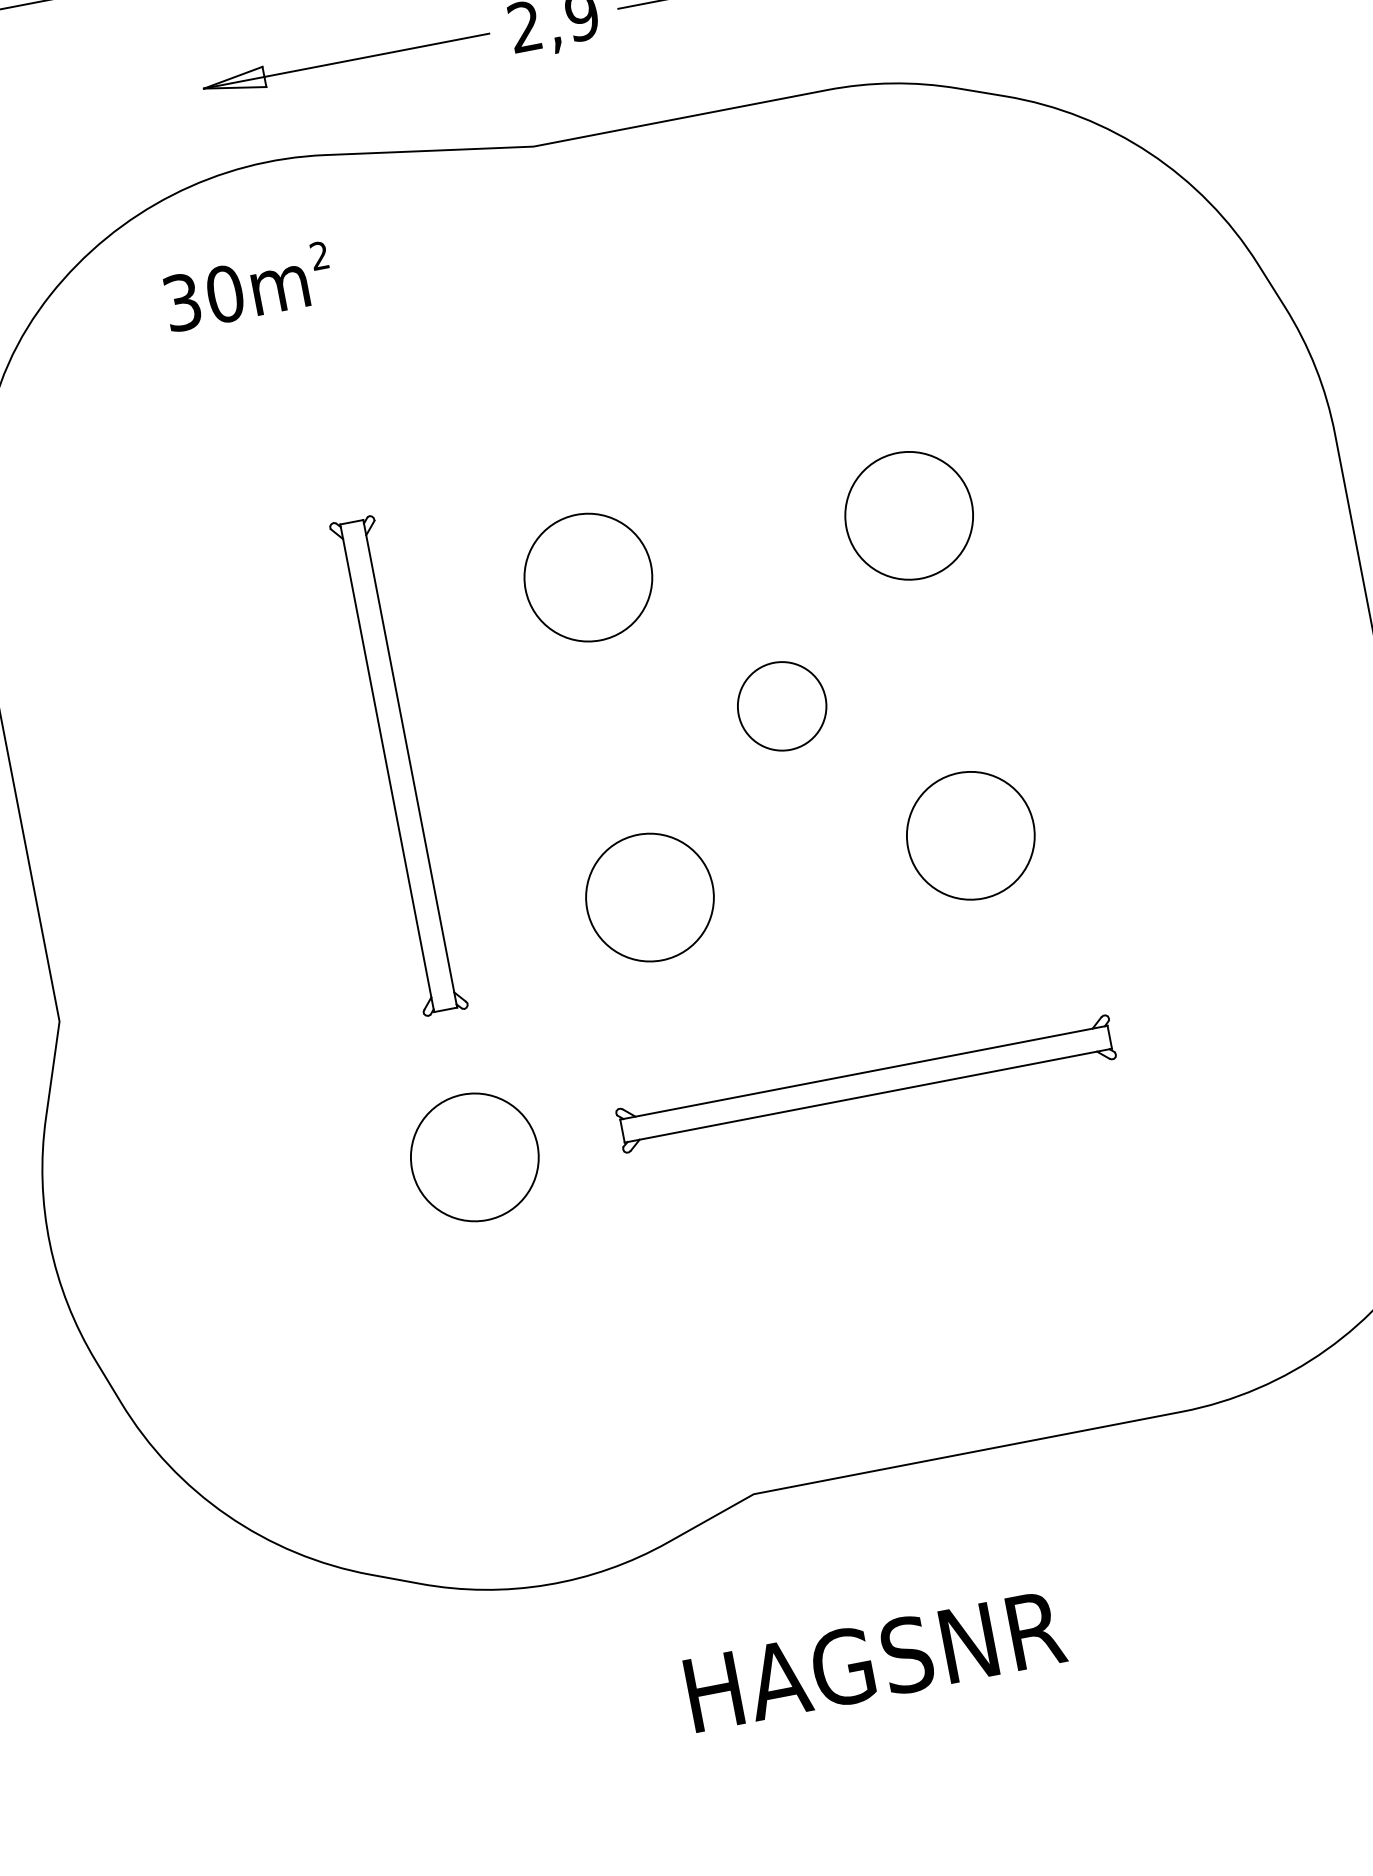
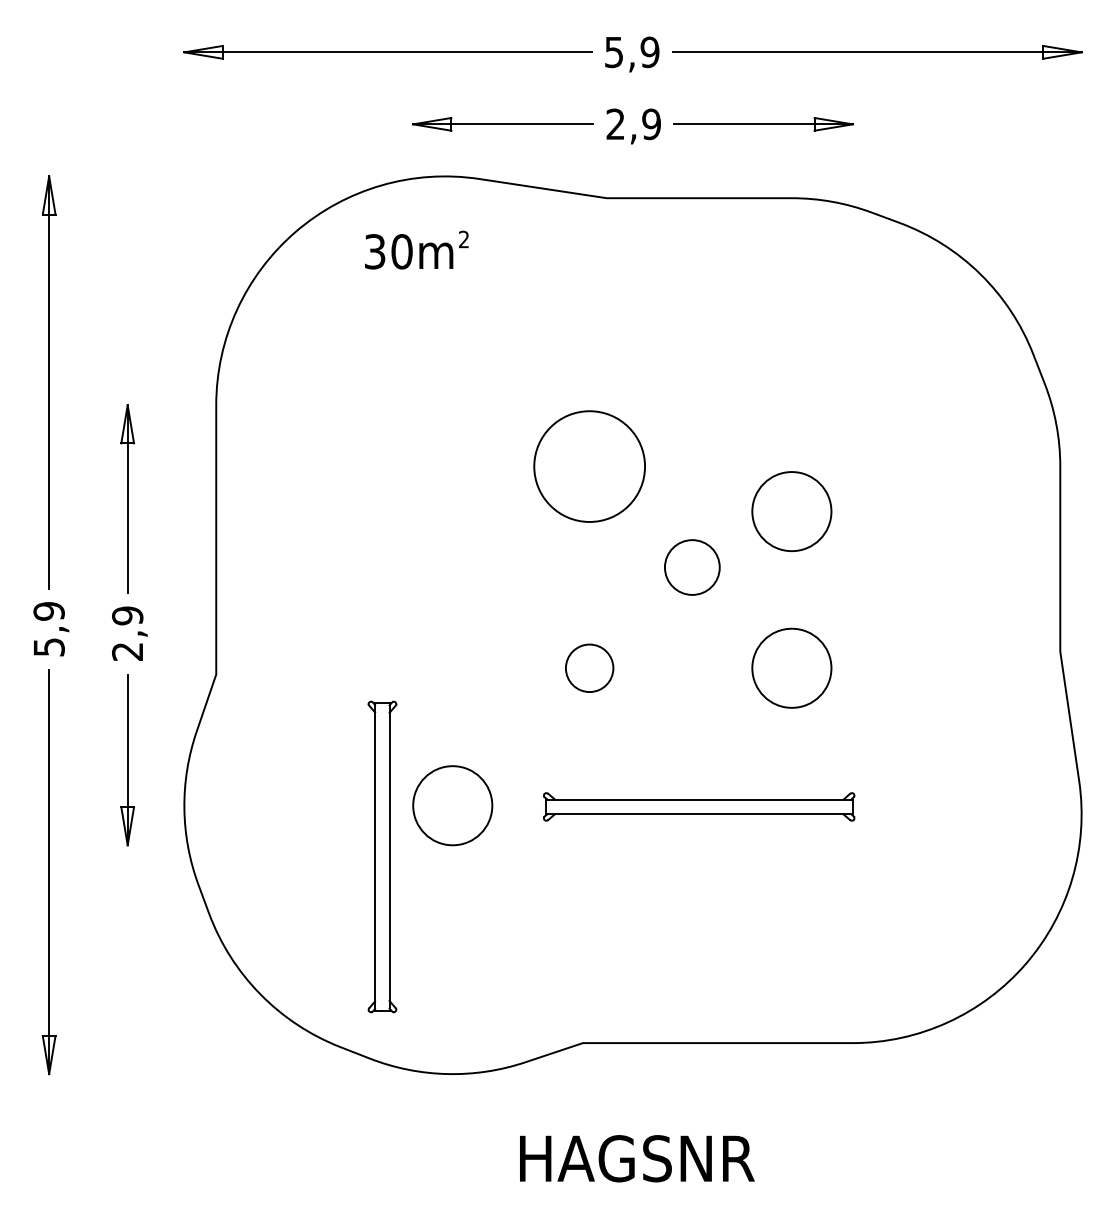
circle: (908, 515) -> (791, 511), moved
circle: (588, 577) -> (589, 466), size x1.4
part: (398, 765) -> (382, 856), moved
circle: (649, 896) -> (589, 667), size x0.6

